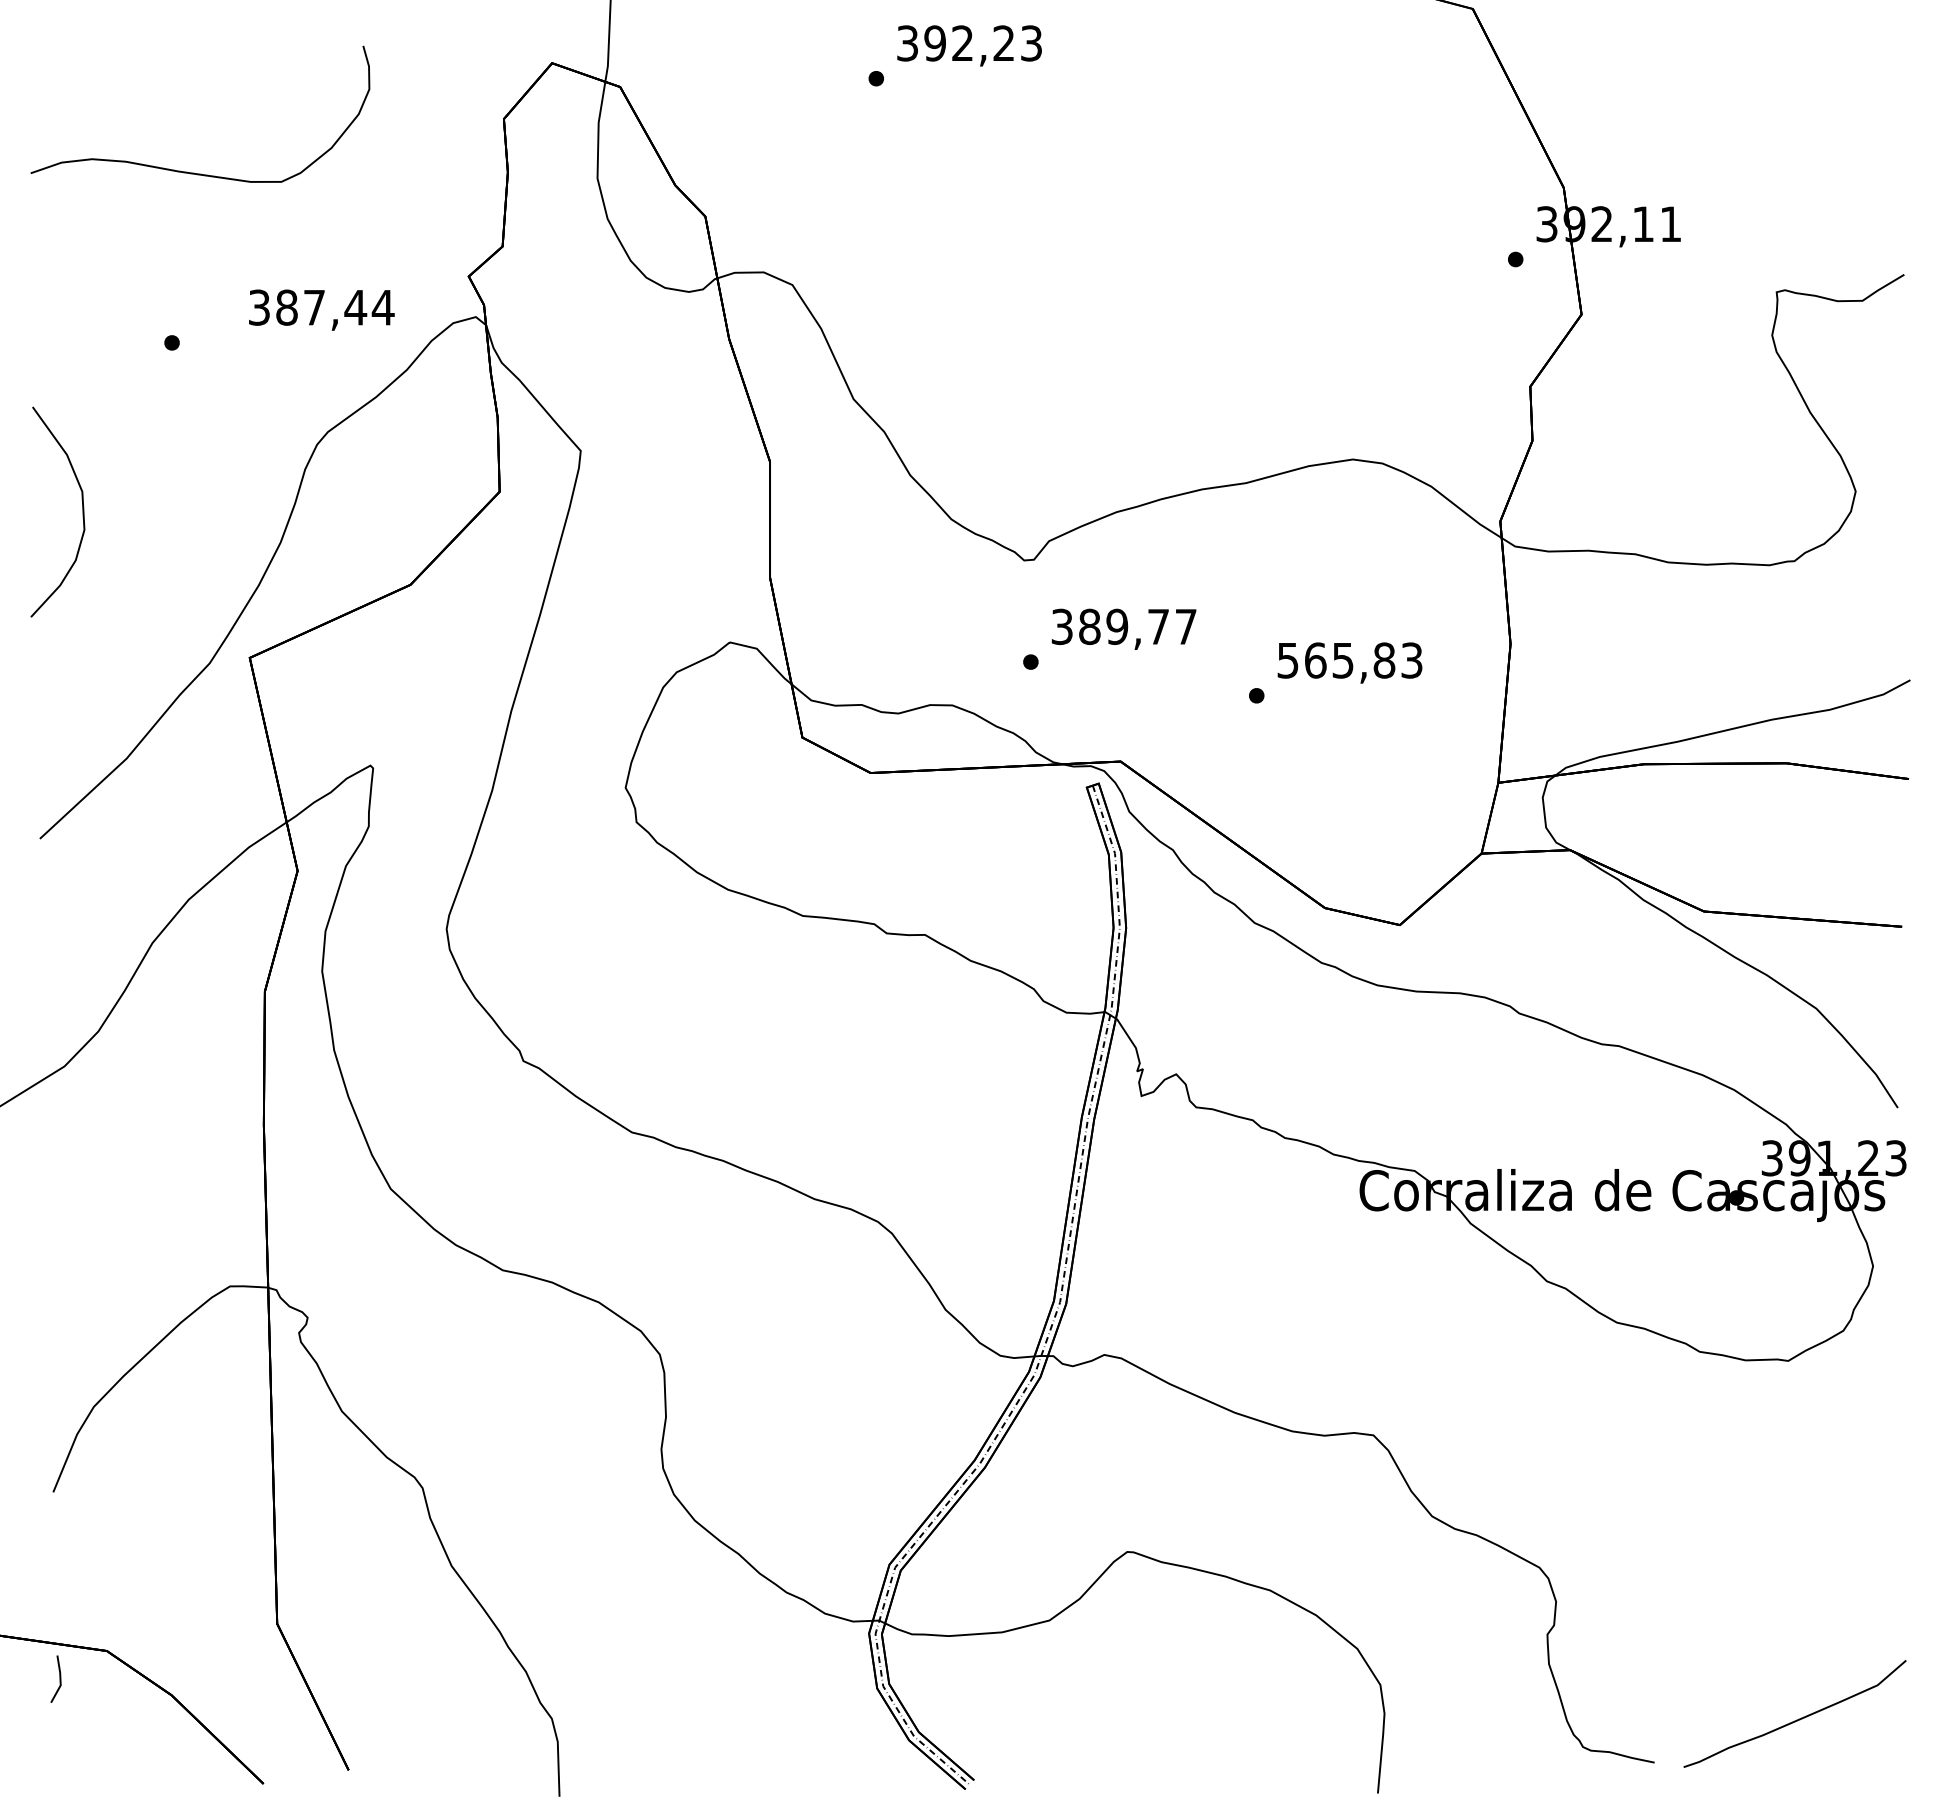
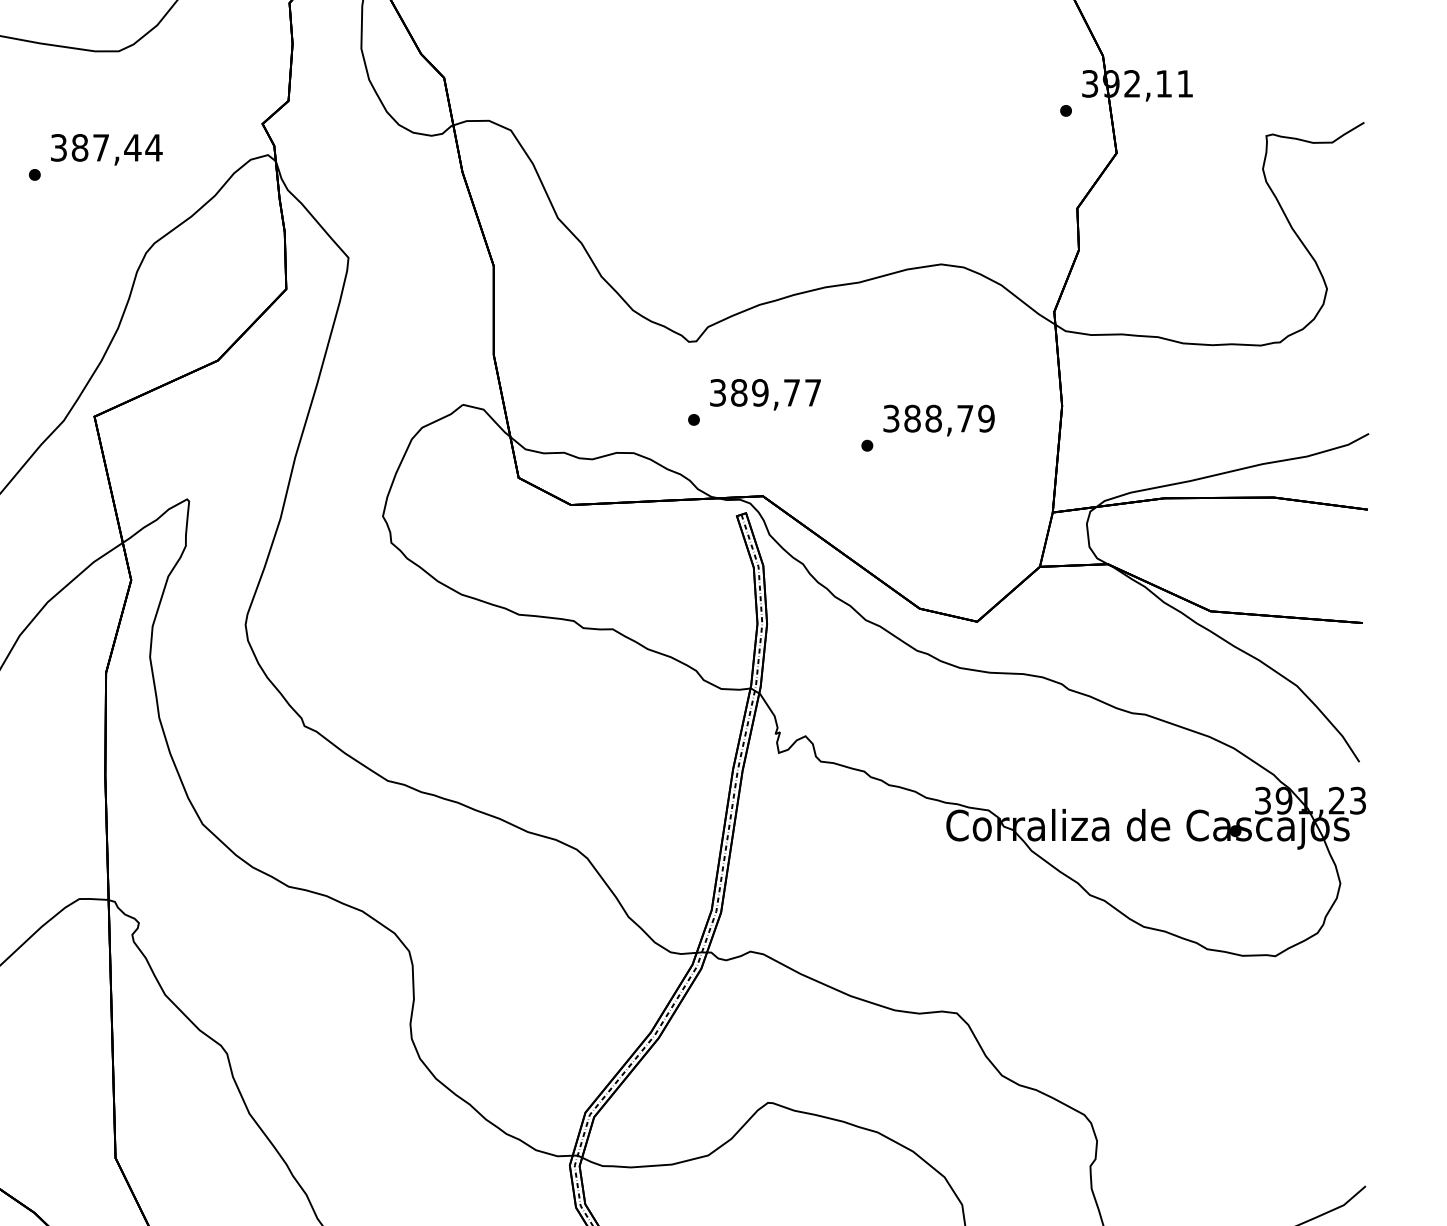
text: (321, 309) -> (106, 149), moved
text: (1350, 660) -> (939, 418), 565,83 -> 388,79

